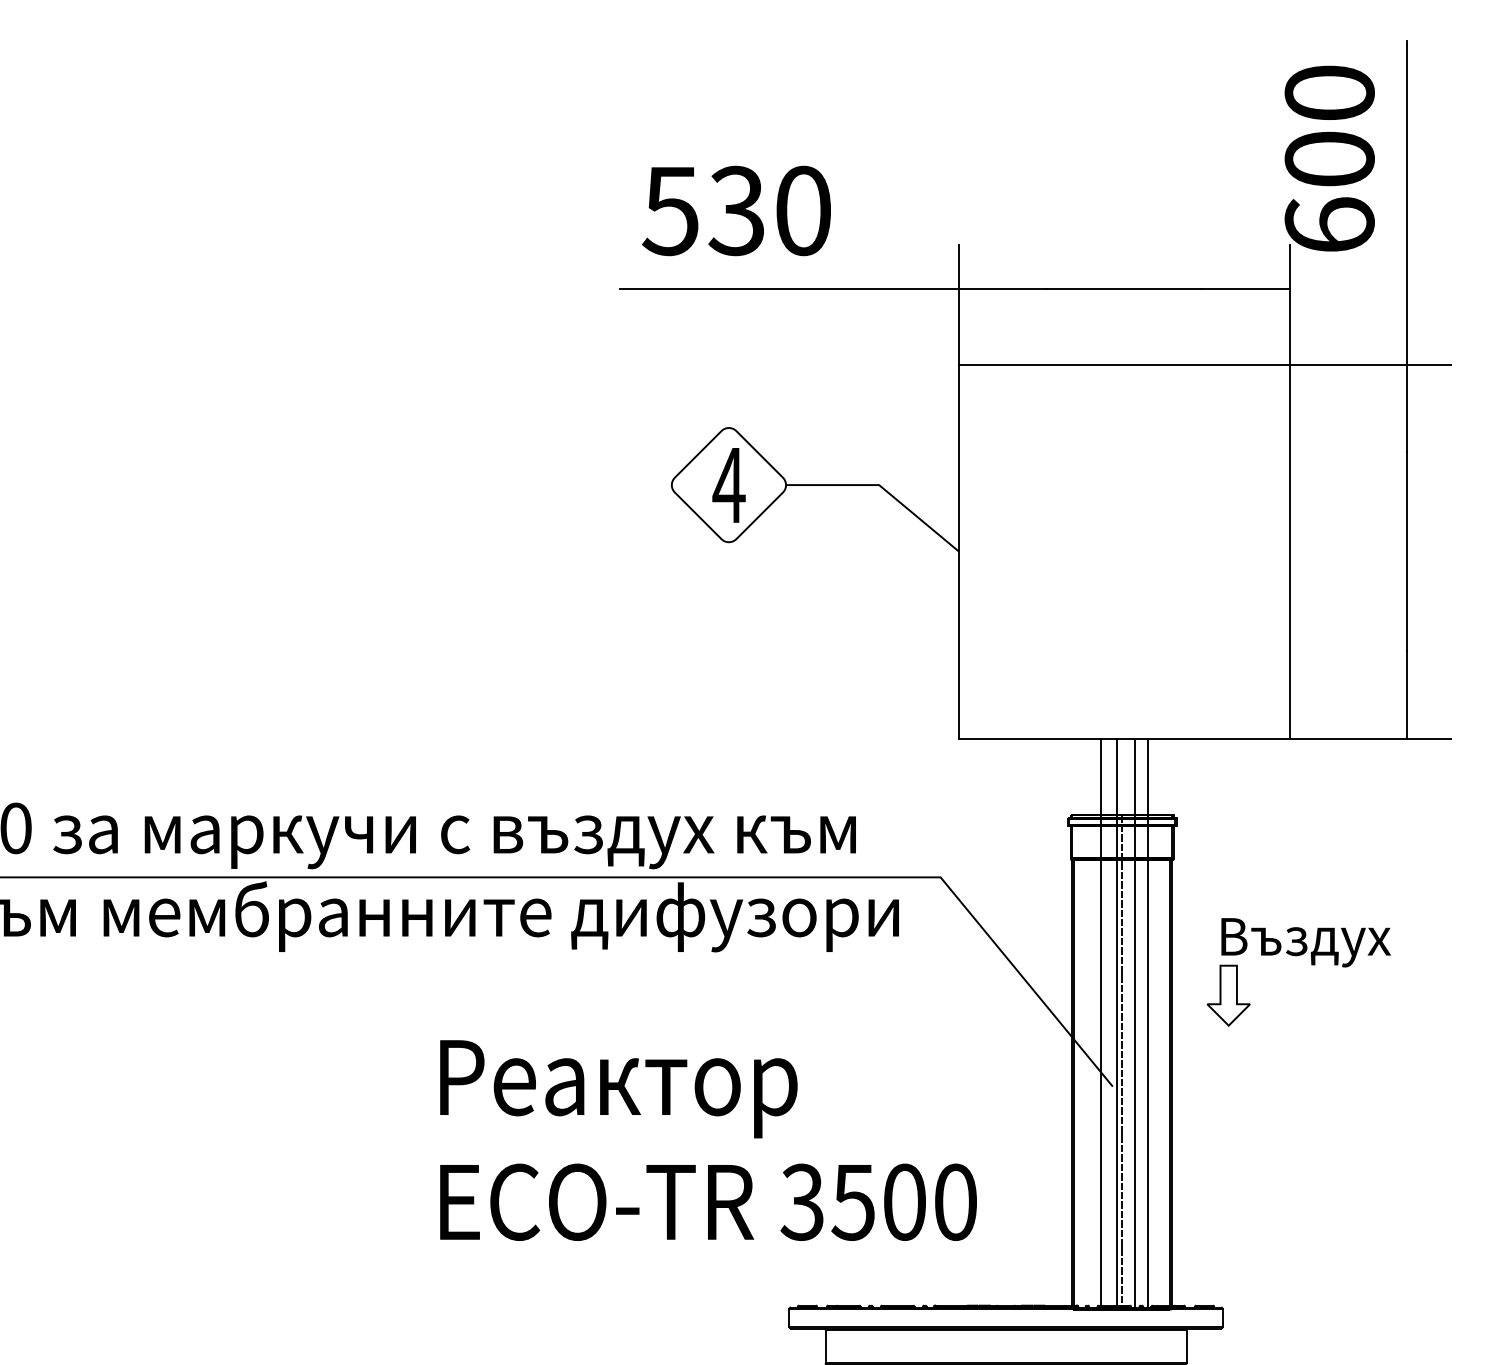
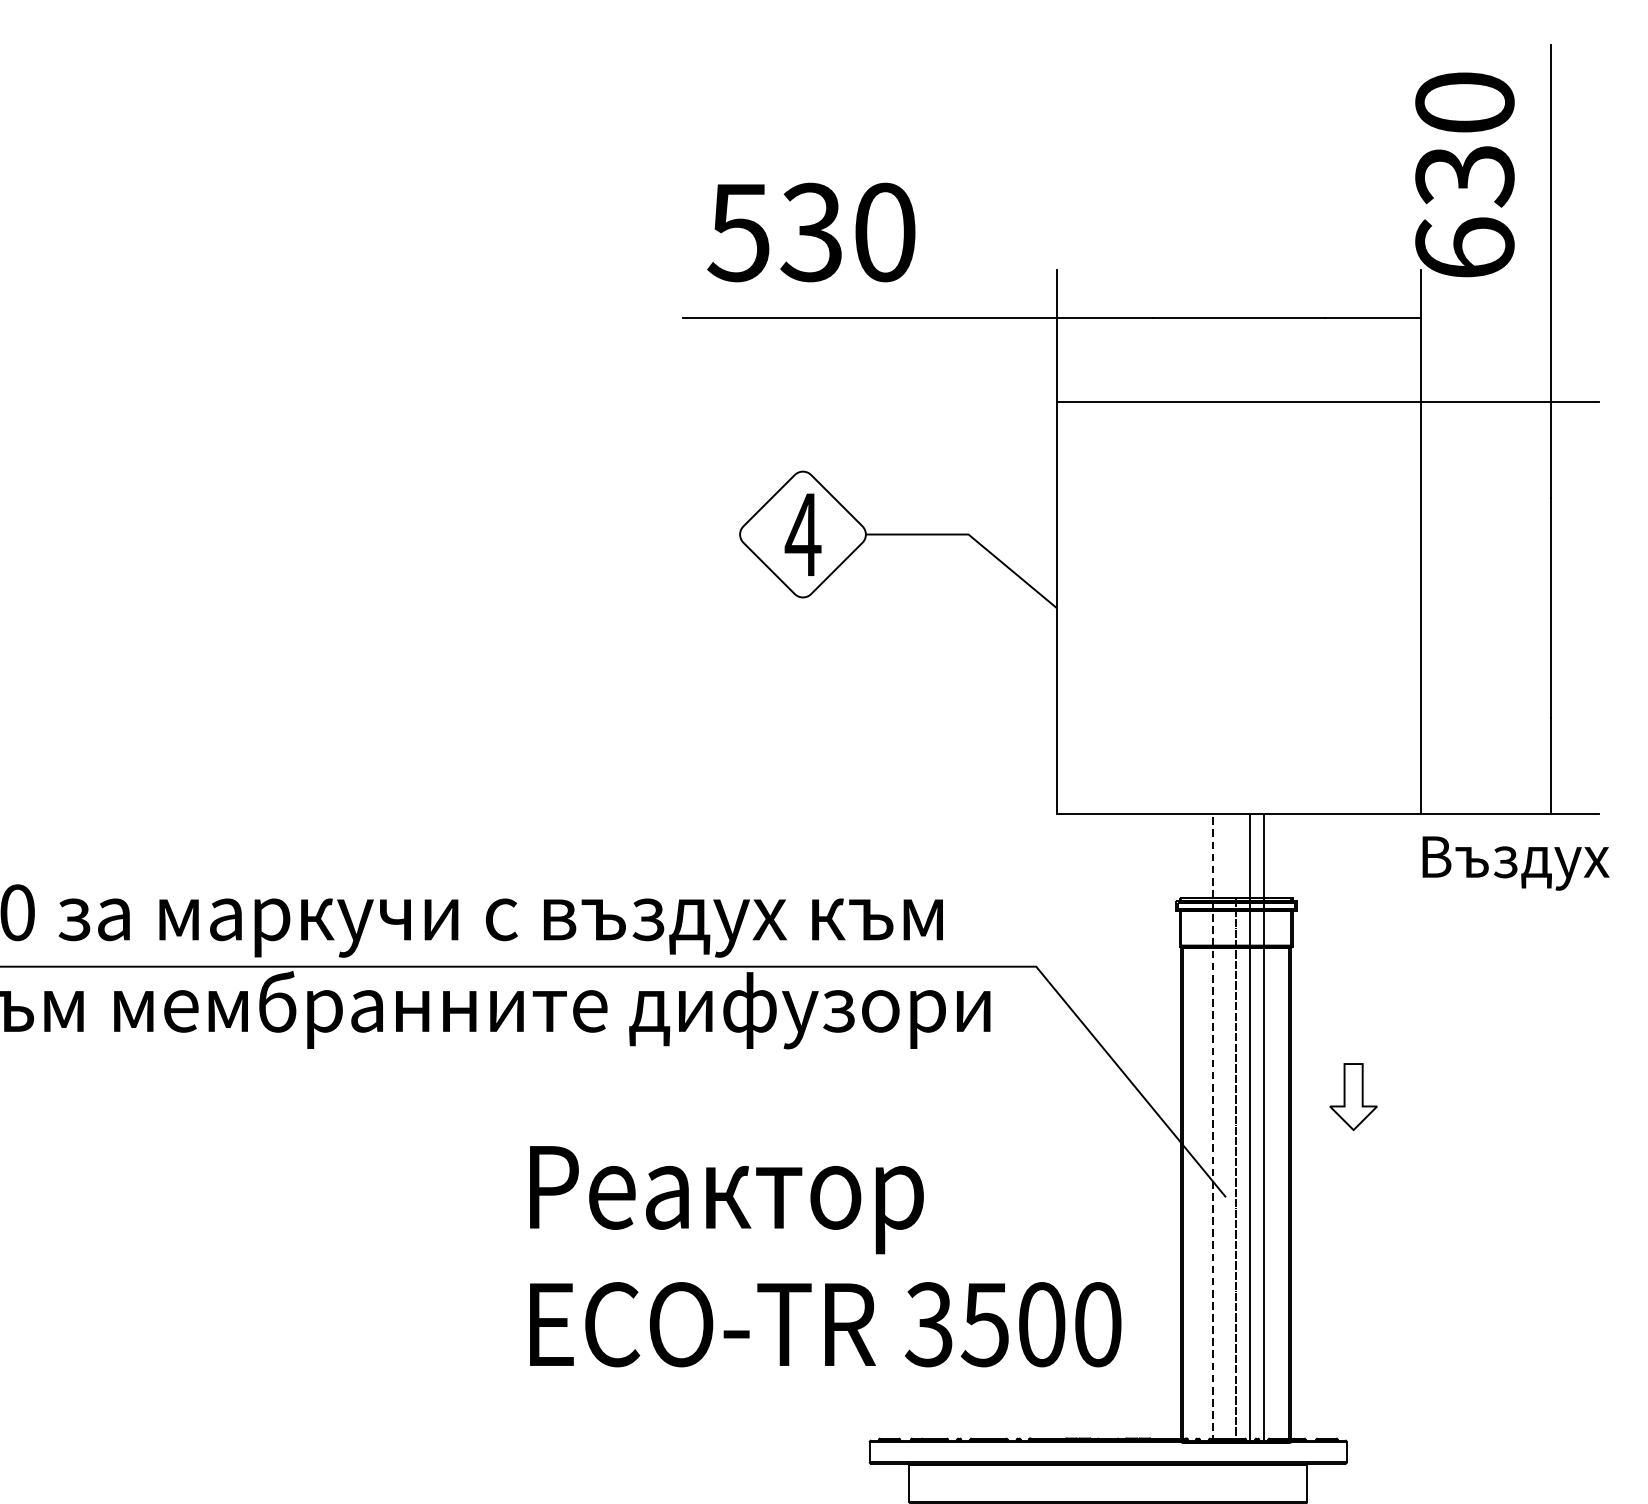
text: (1329, 159) -> (1464, 175), 600 -> 630
text: (1305, 942) -> (1515, 863), moved
line: (1100, 1023) -> (1212, 1127), solid -> dashed
line: (1117, 1023) -> (1231, 1127), removed
text: (708, 1140) -> (825, 1256), moved

